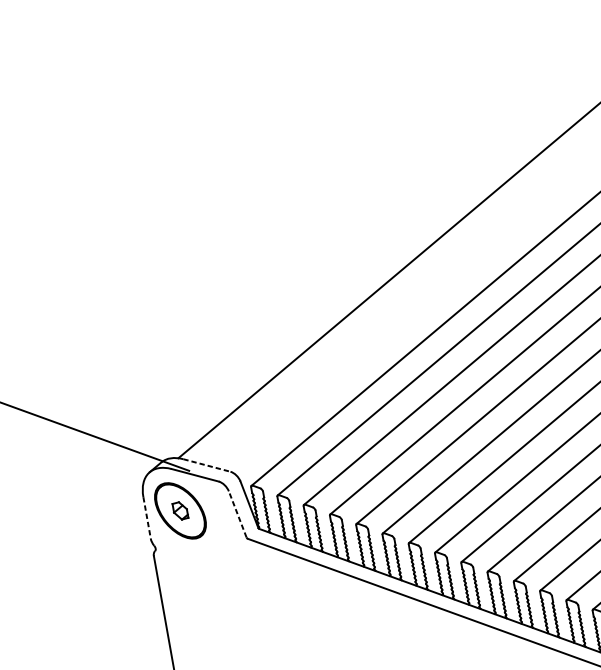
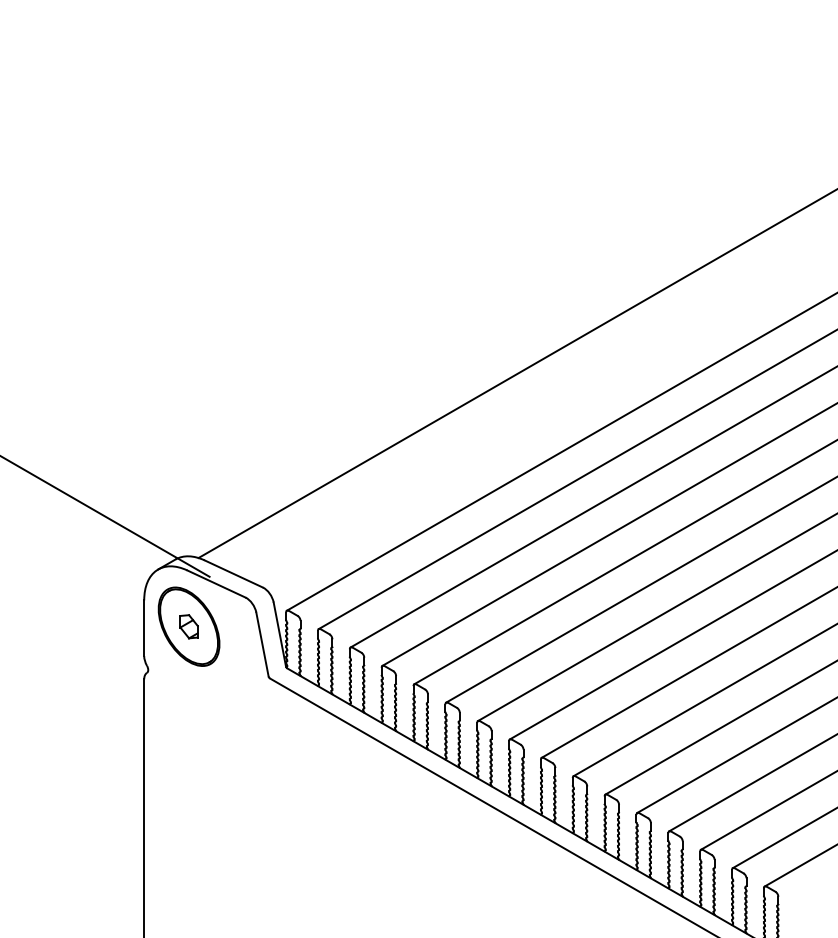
line: (207, 465) -> (234, 574), dashed -> solid
line: (237, 514) -> (262, 644), dashed -> solid
line: (147, 518) -> (144, 628), dashed -> solid

